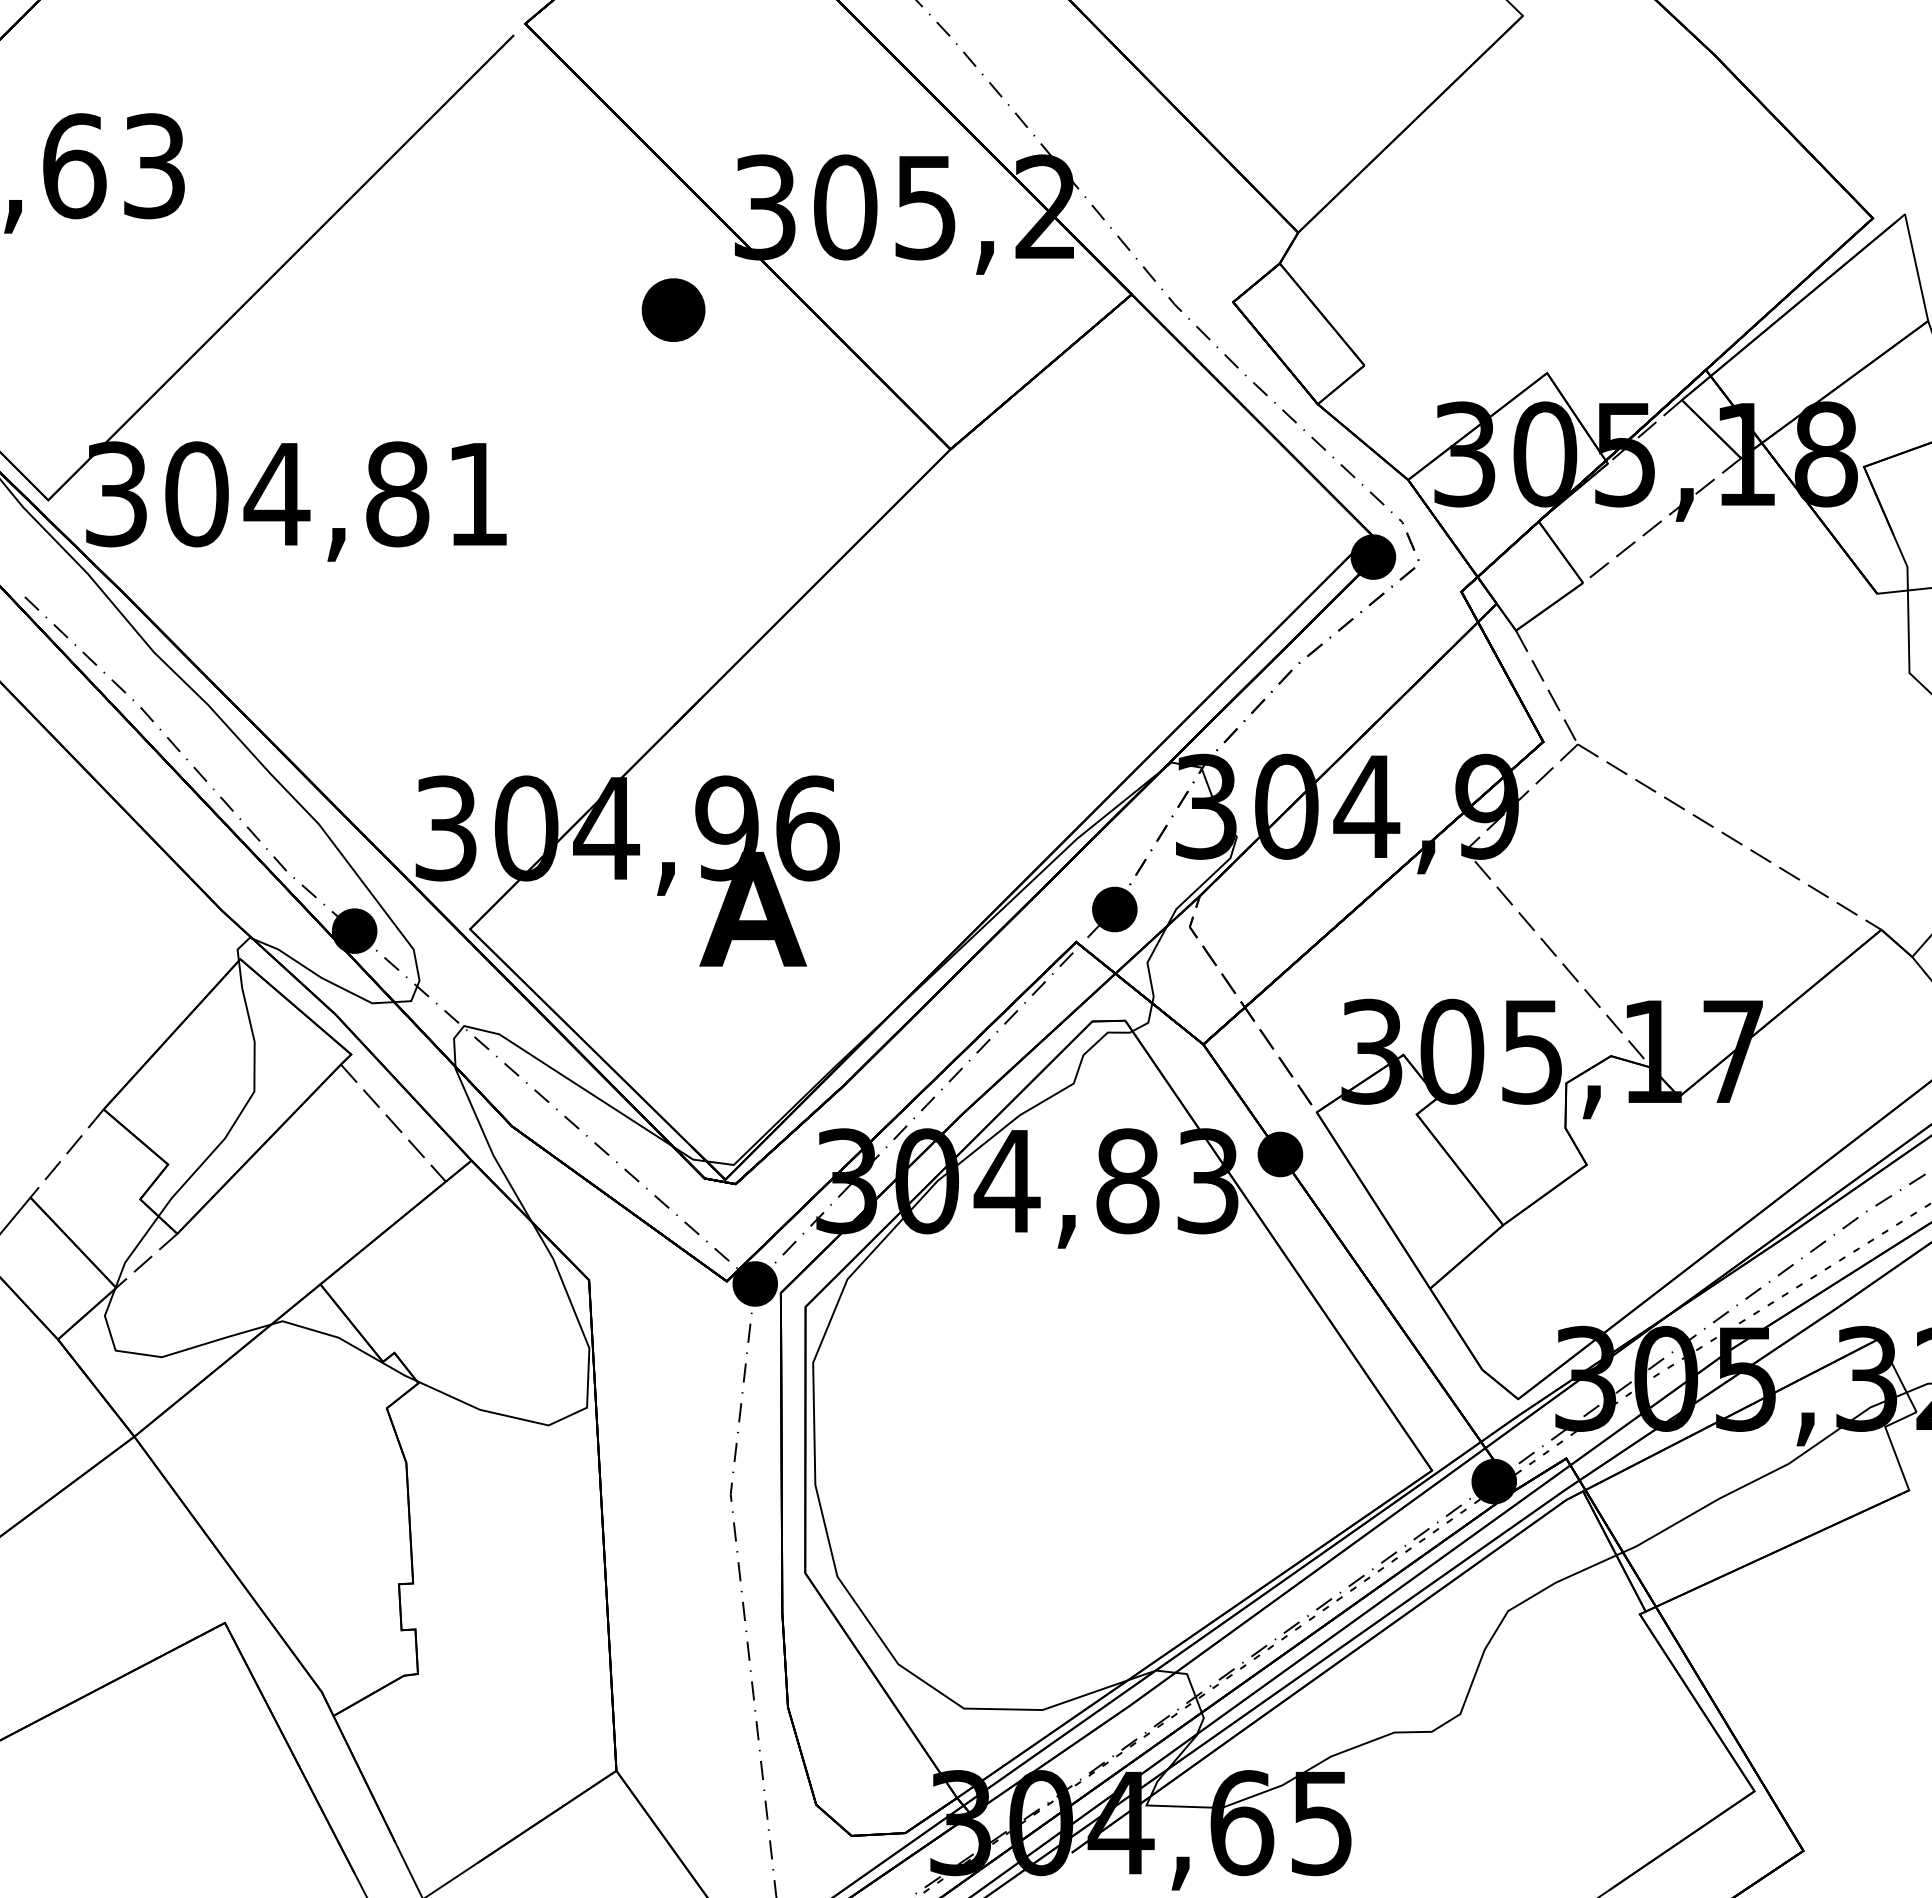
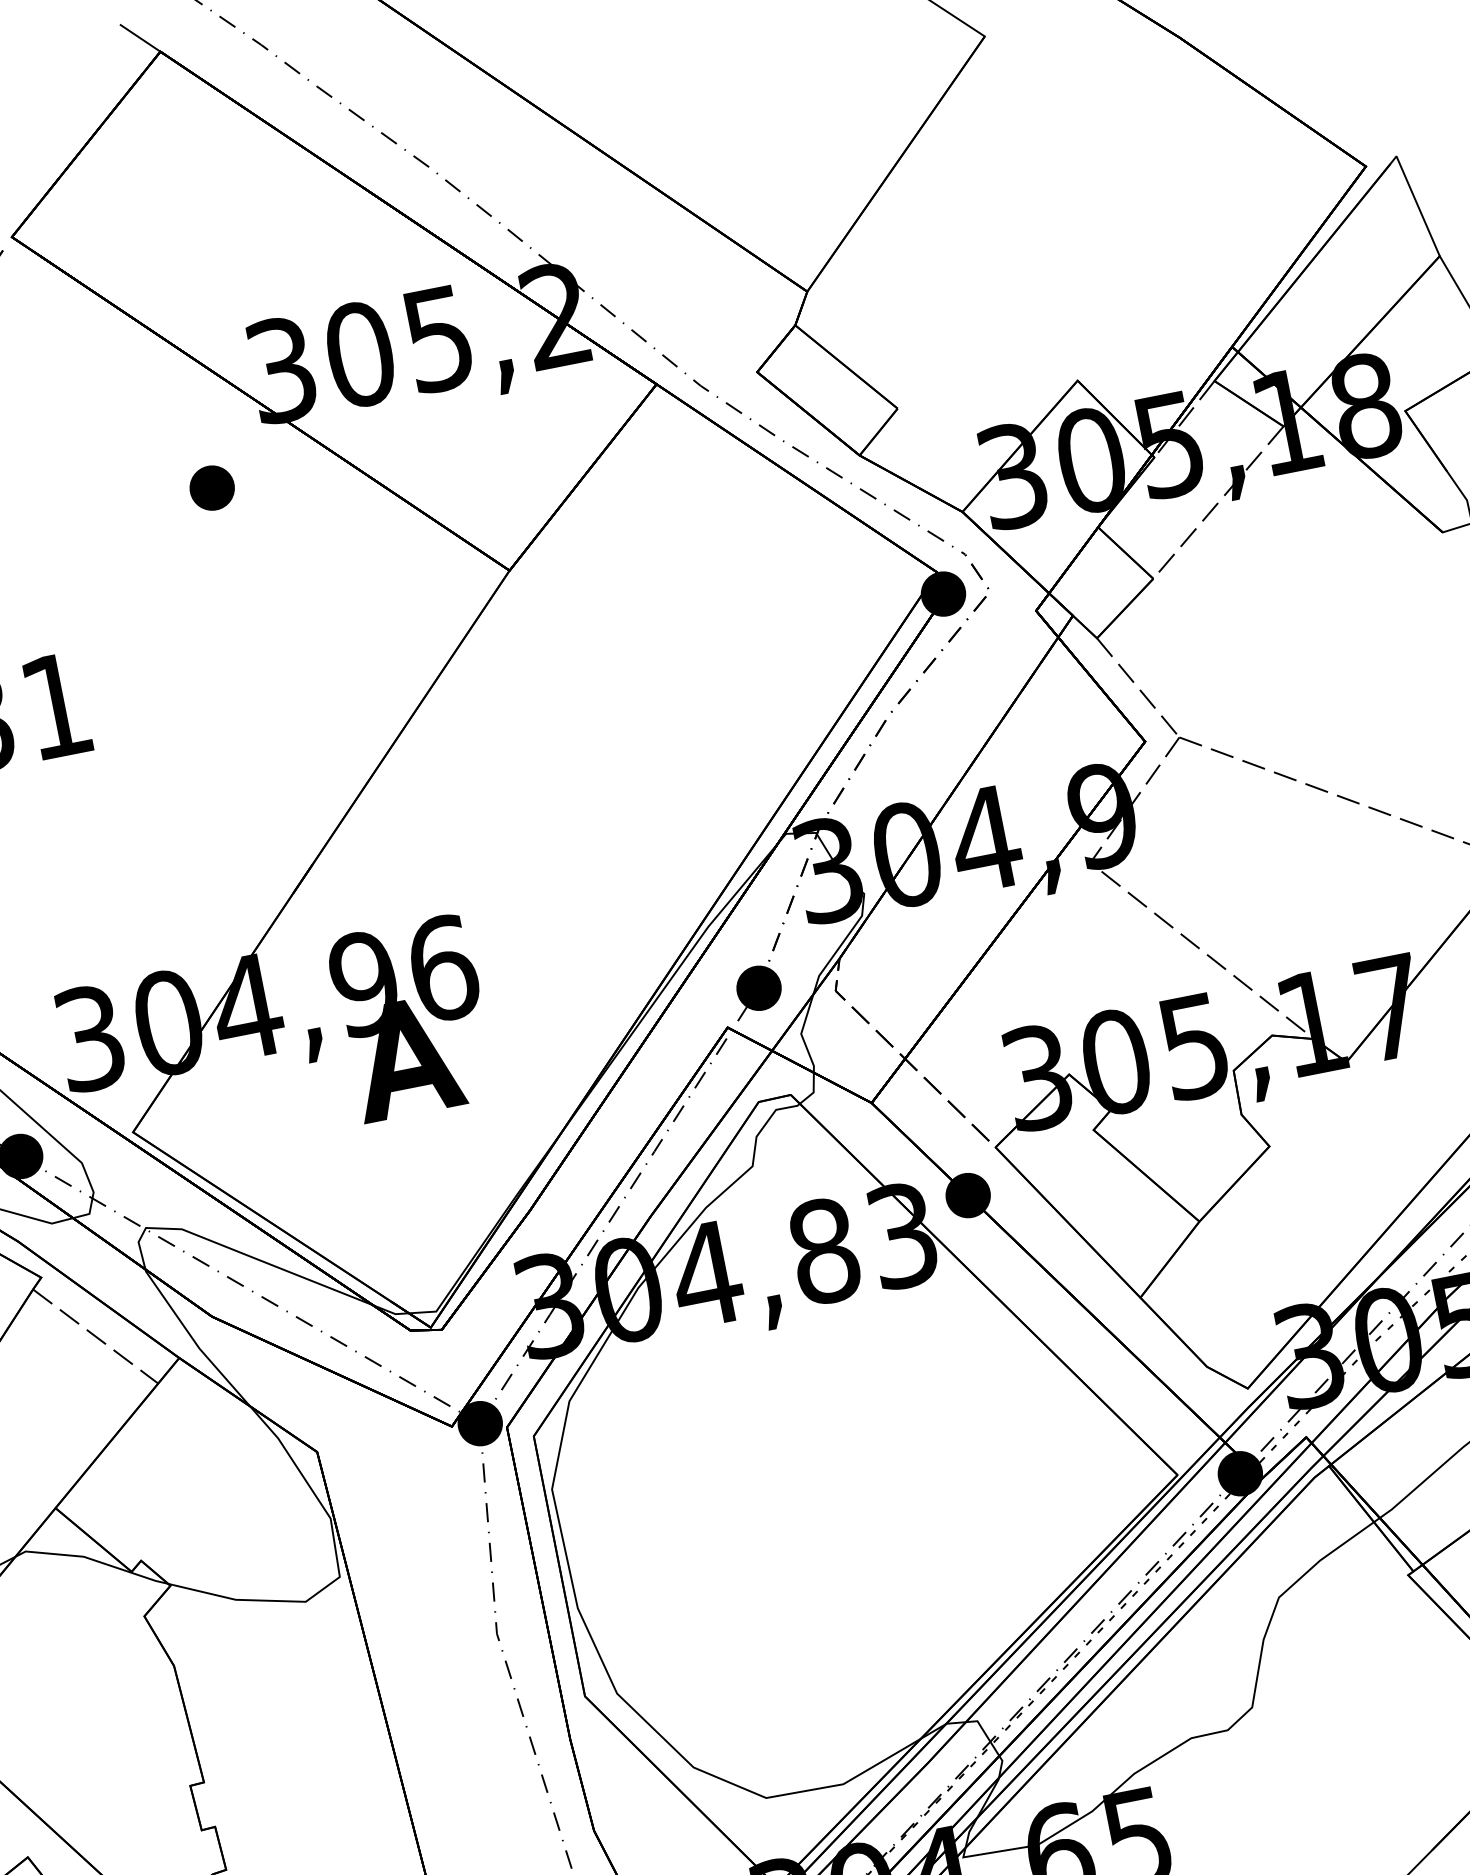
part: (673, 309) -> (211, 487), size x0.71

